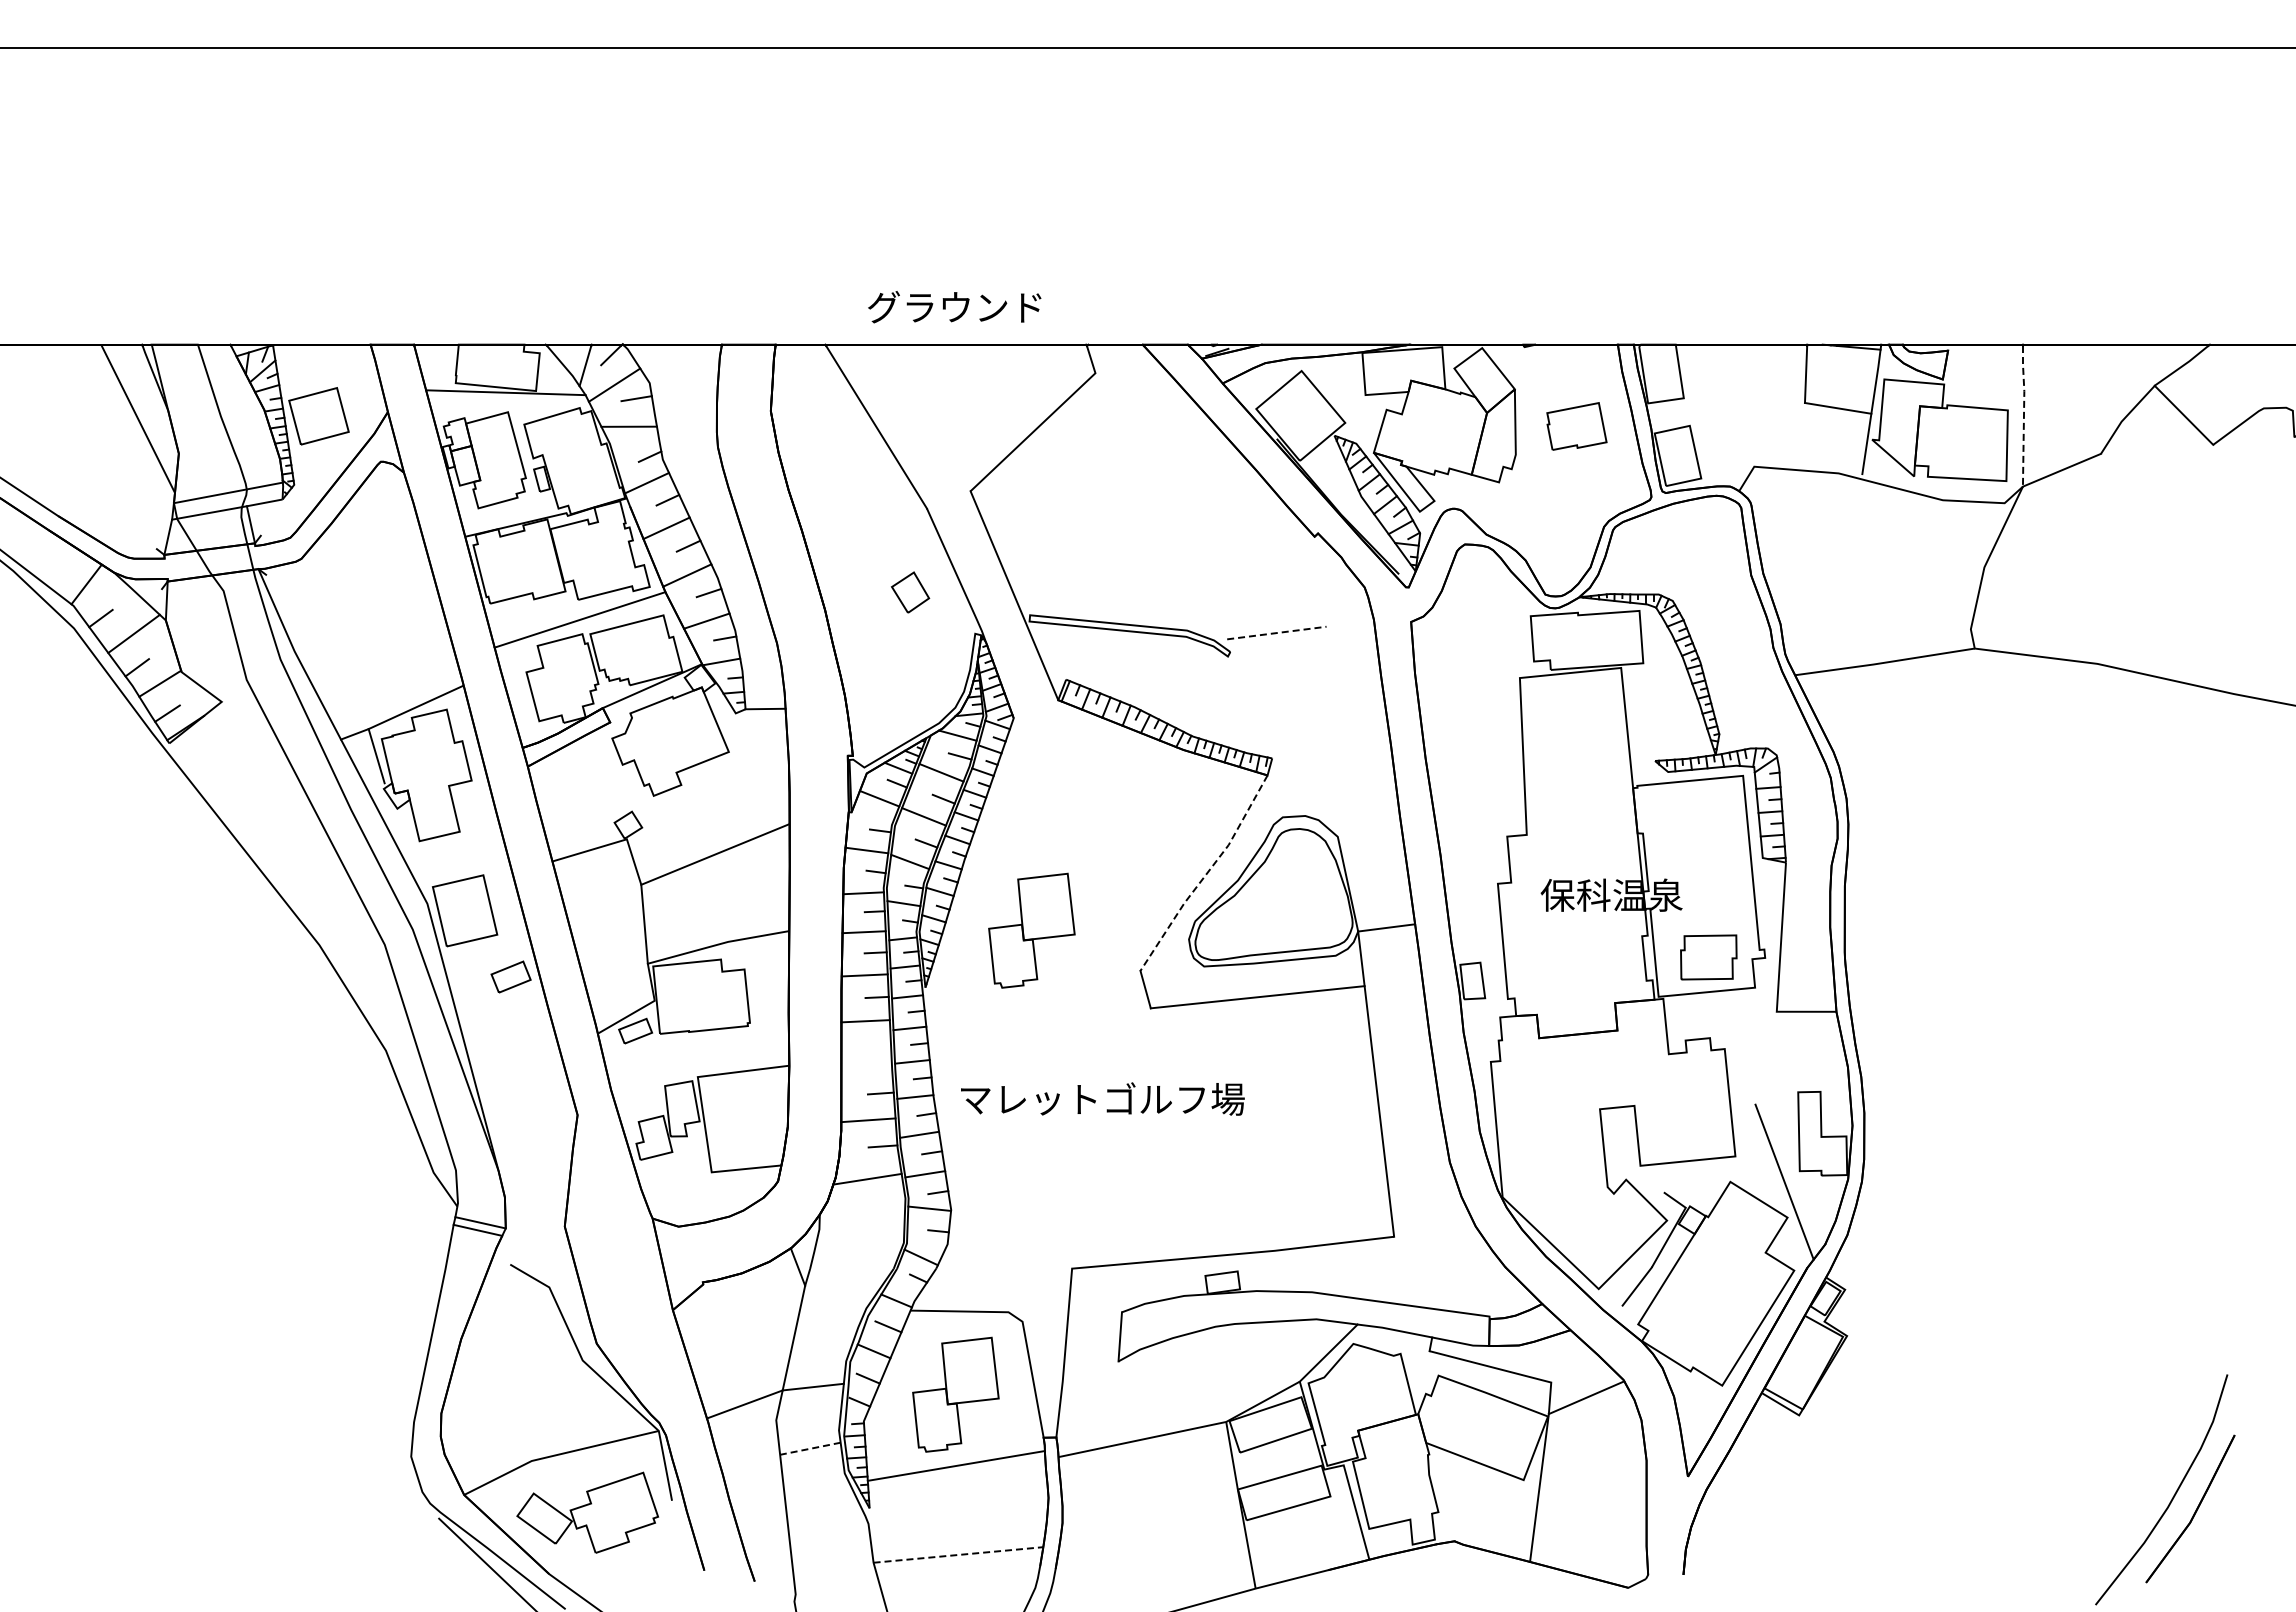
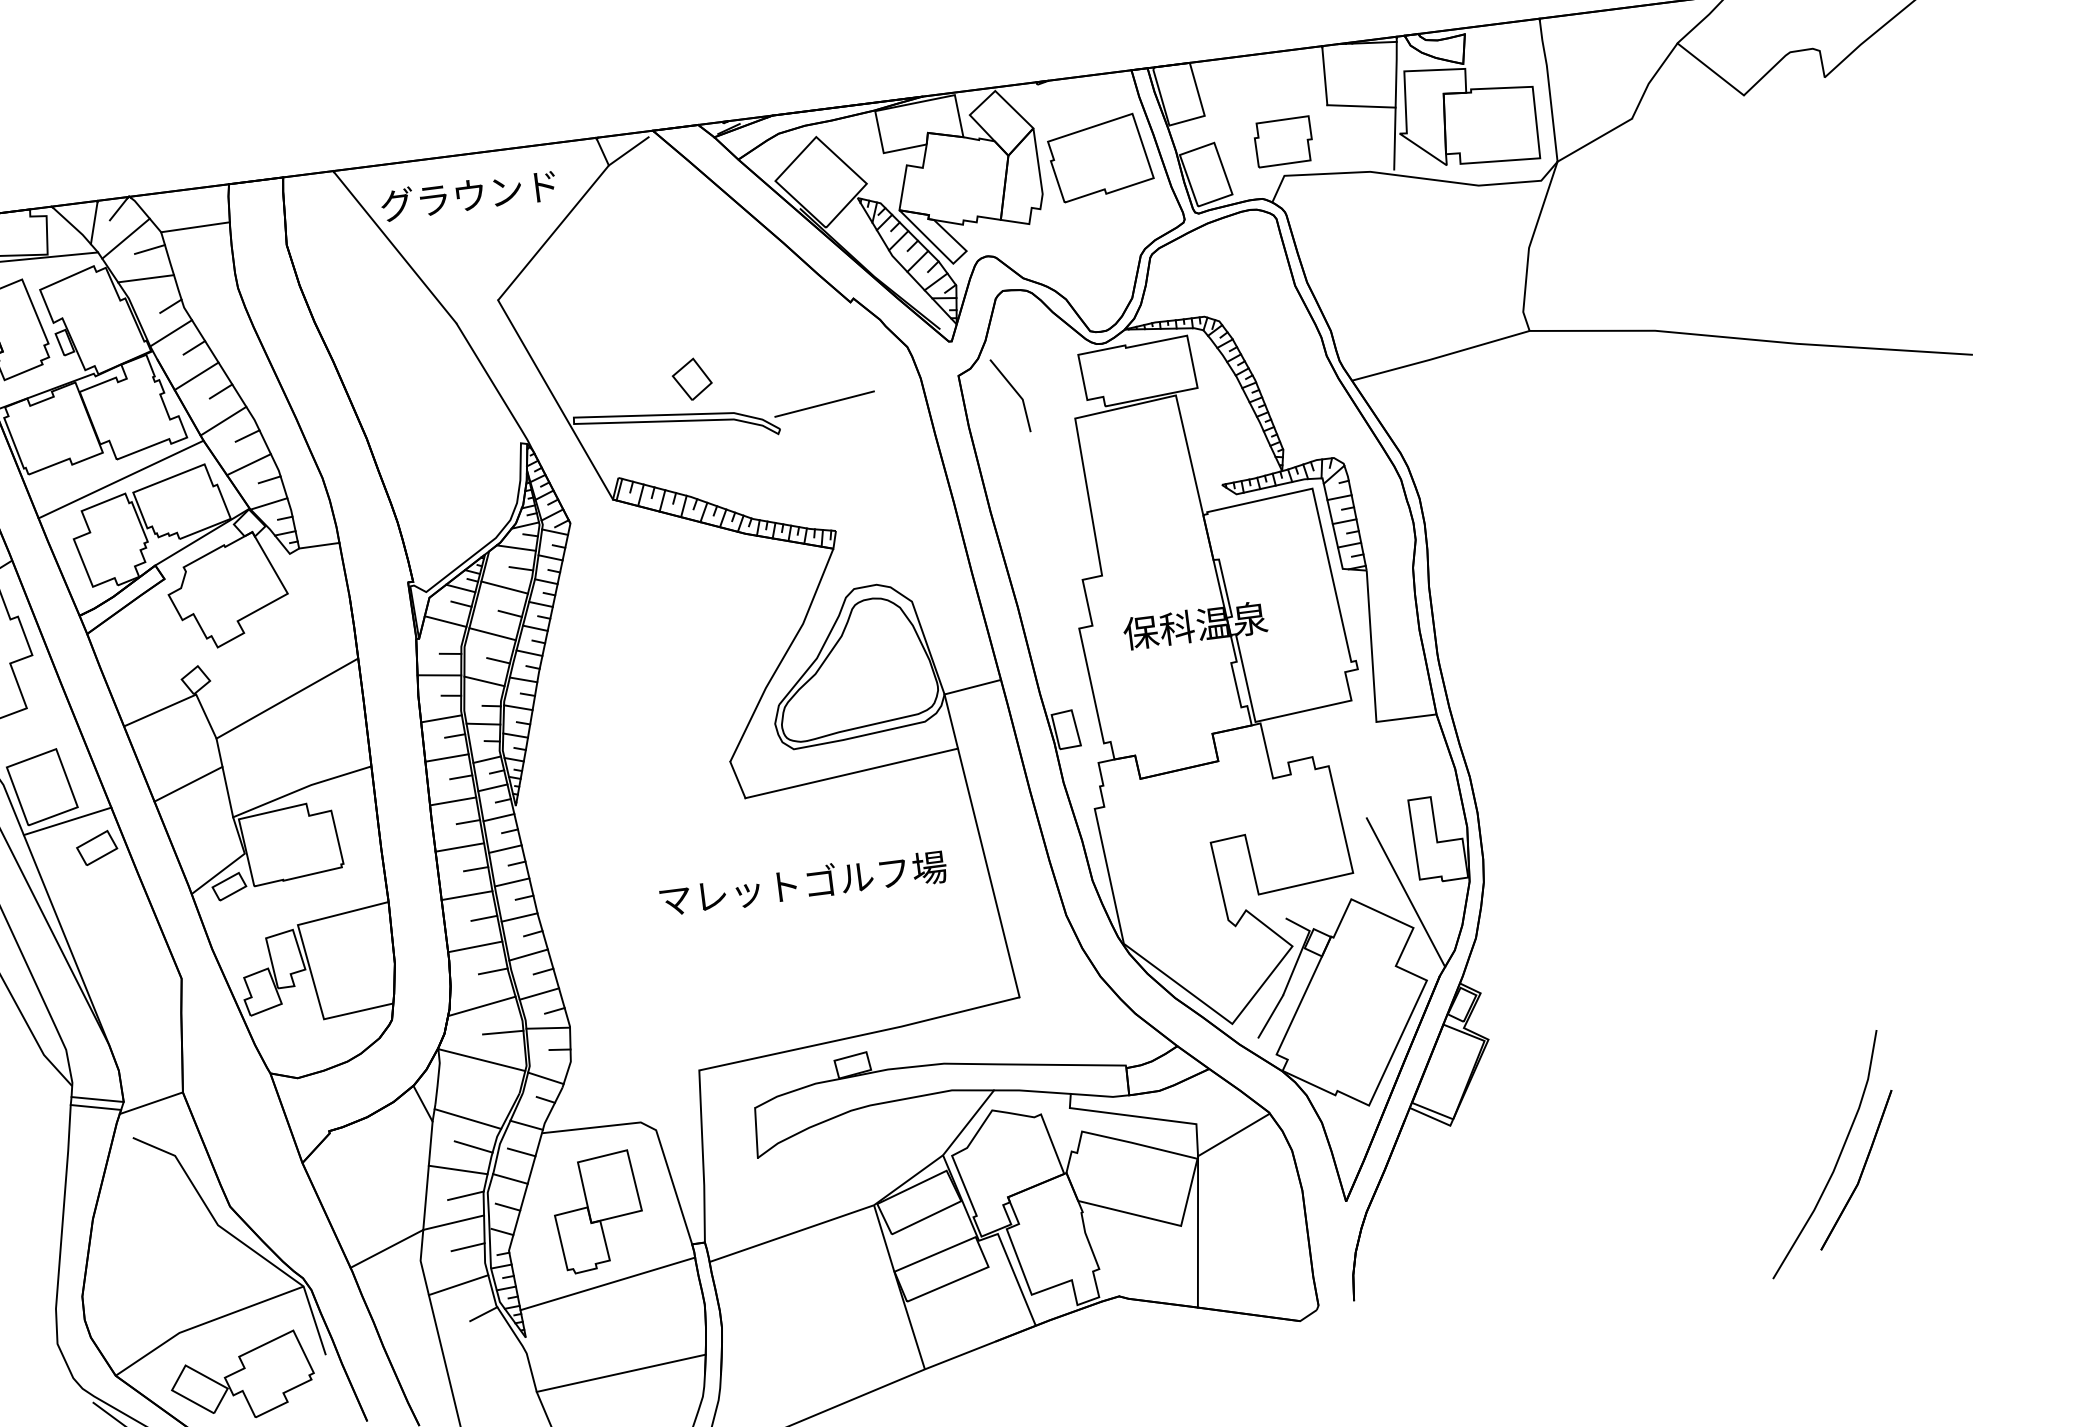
text: (954, 307) -> (468, 195), moved
line: (1116, 361) -> (628, 151), added
line: (683, 382) -> (195, 227), added
line: (2023, 415) -> (1549, 89), dashed -> solid
part: (1576, 426) -> (1100, 157), size x1.67
part: (910, 592) -> (692, 379), moved
line: (1277, 632) -> (825, 403), dashed -> solid
line: (1463, 643) -> (1014, 390), added
line: (1205, 874) -> (783, 656), dashed -> solid
line: (607, 925) -> (187, 783), added
part: (1031, 930) -> (615, 734), removed
line: (485, 947) -> (67, 821), added
part: (1708, 957) -> (1283, 141), moved
line: (878, 1043) -> (475, 868), added
line: (866, 1068) -> (466, 894), added
text: (1102, 1098) -> (802, 883), moved
line: (885, 1207) -> (503, 1032), added
line: (860, 1231) -> (481, 1059), added
line: (532, 1232) -> (151, 1102), added
line: (839, 1287) -> (467, 1119), added
line: (842, 1315) -> (473, 1146), added
line: (824, 1335) -> (458, 1169), added
line: (828, 1362) -> (465, 1195), added
line: (824, 1412) -> (468, 1246), added
line: (810, 1448) -> (458, 1284), dashed -> solid
line: (831, 1480) -> (483, 1314), added
line: (958, 1554) -> (621, 1372), dashed -> solid

